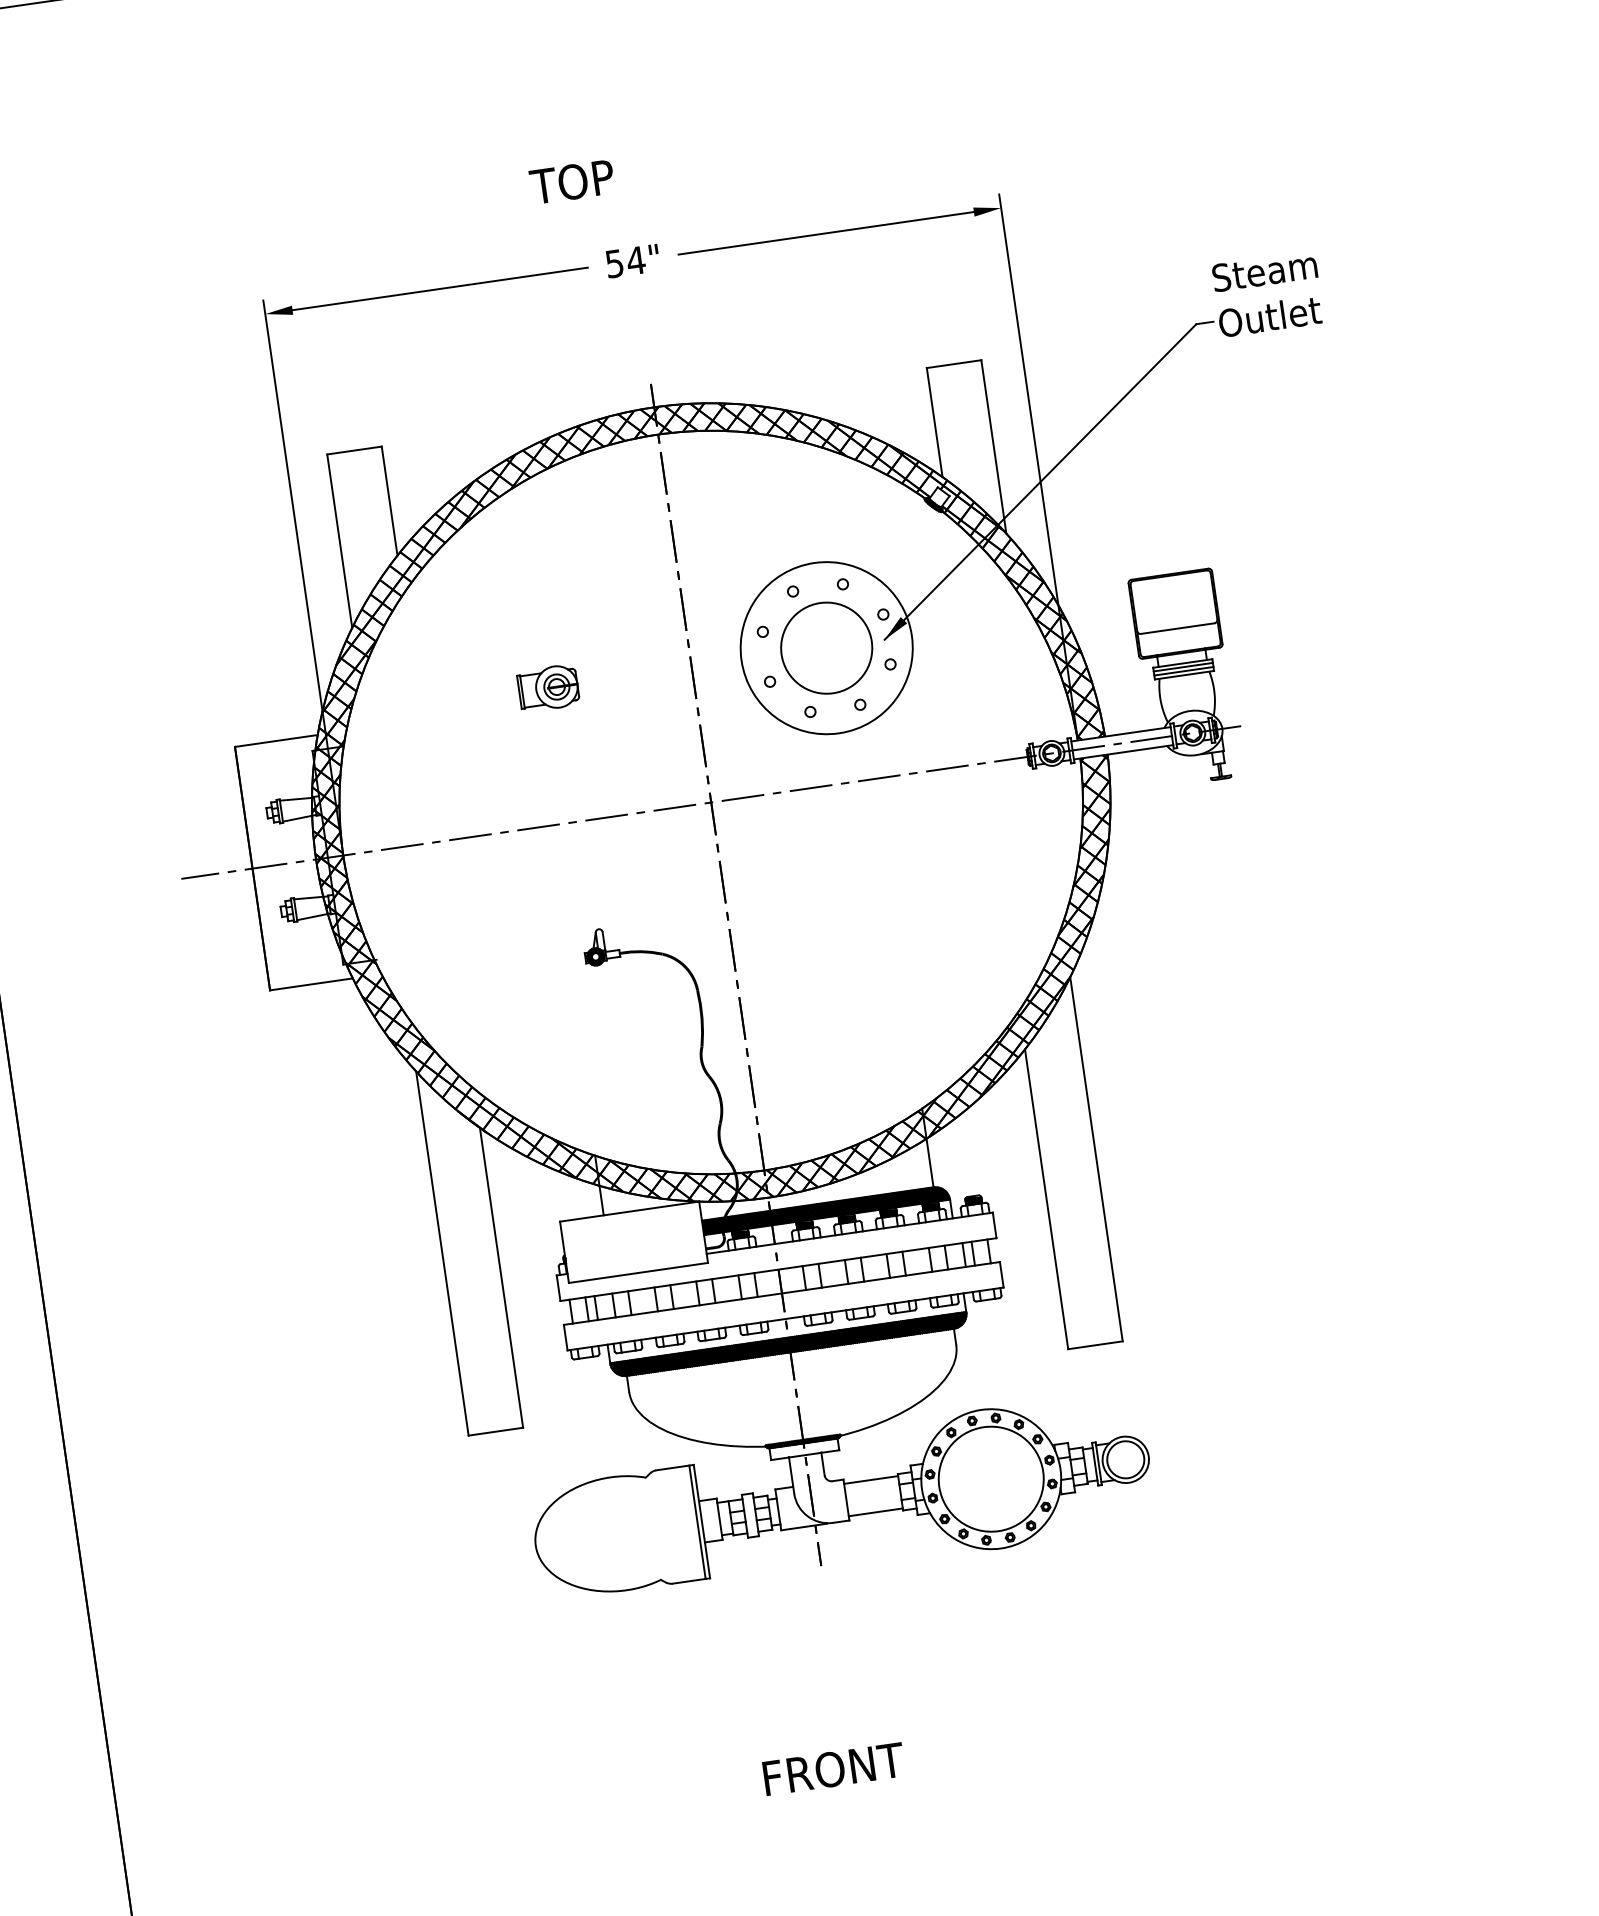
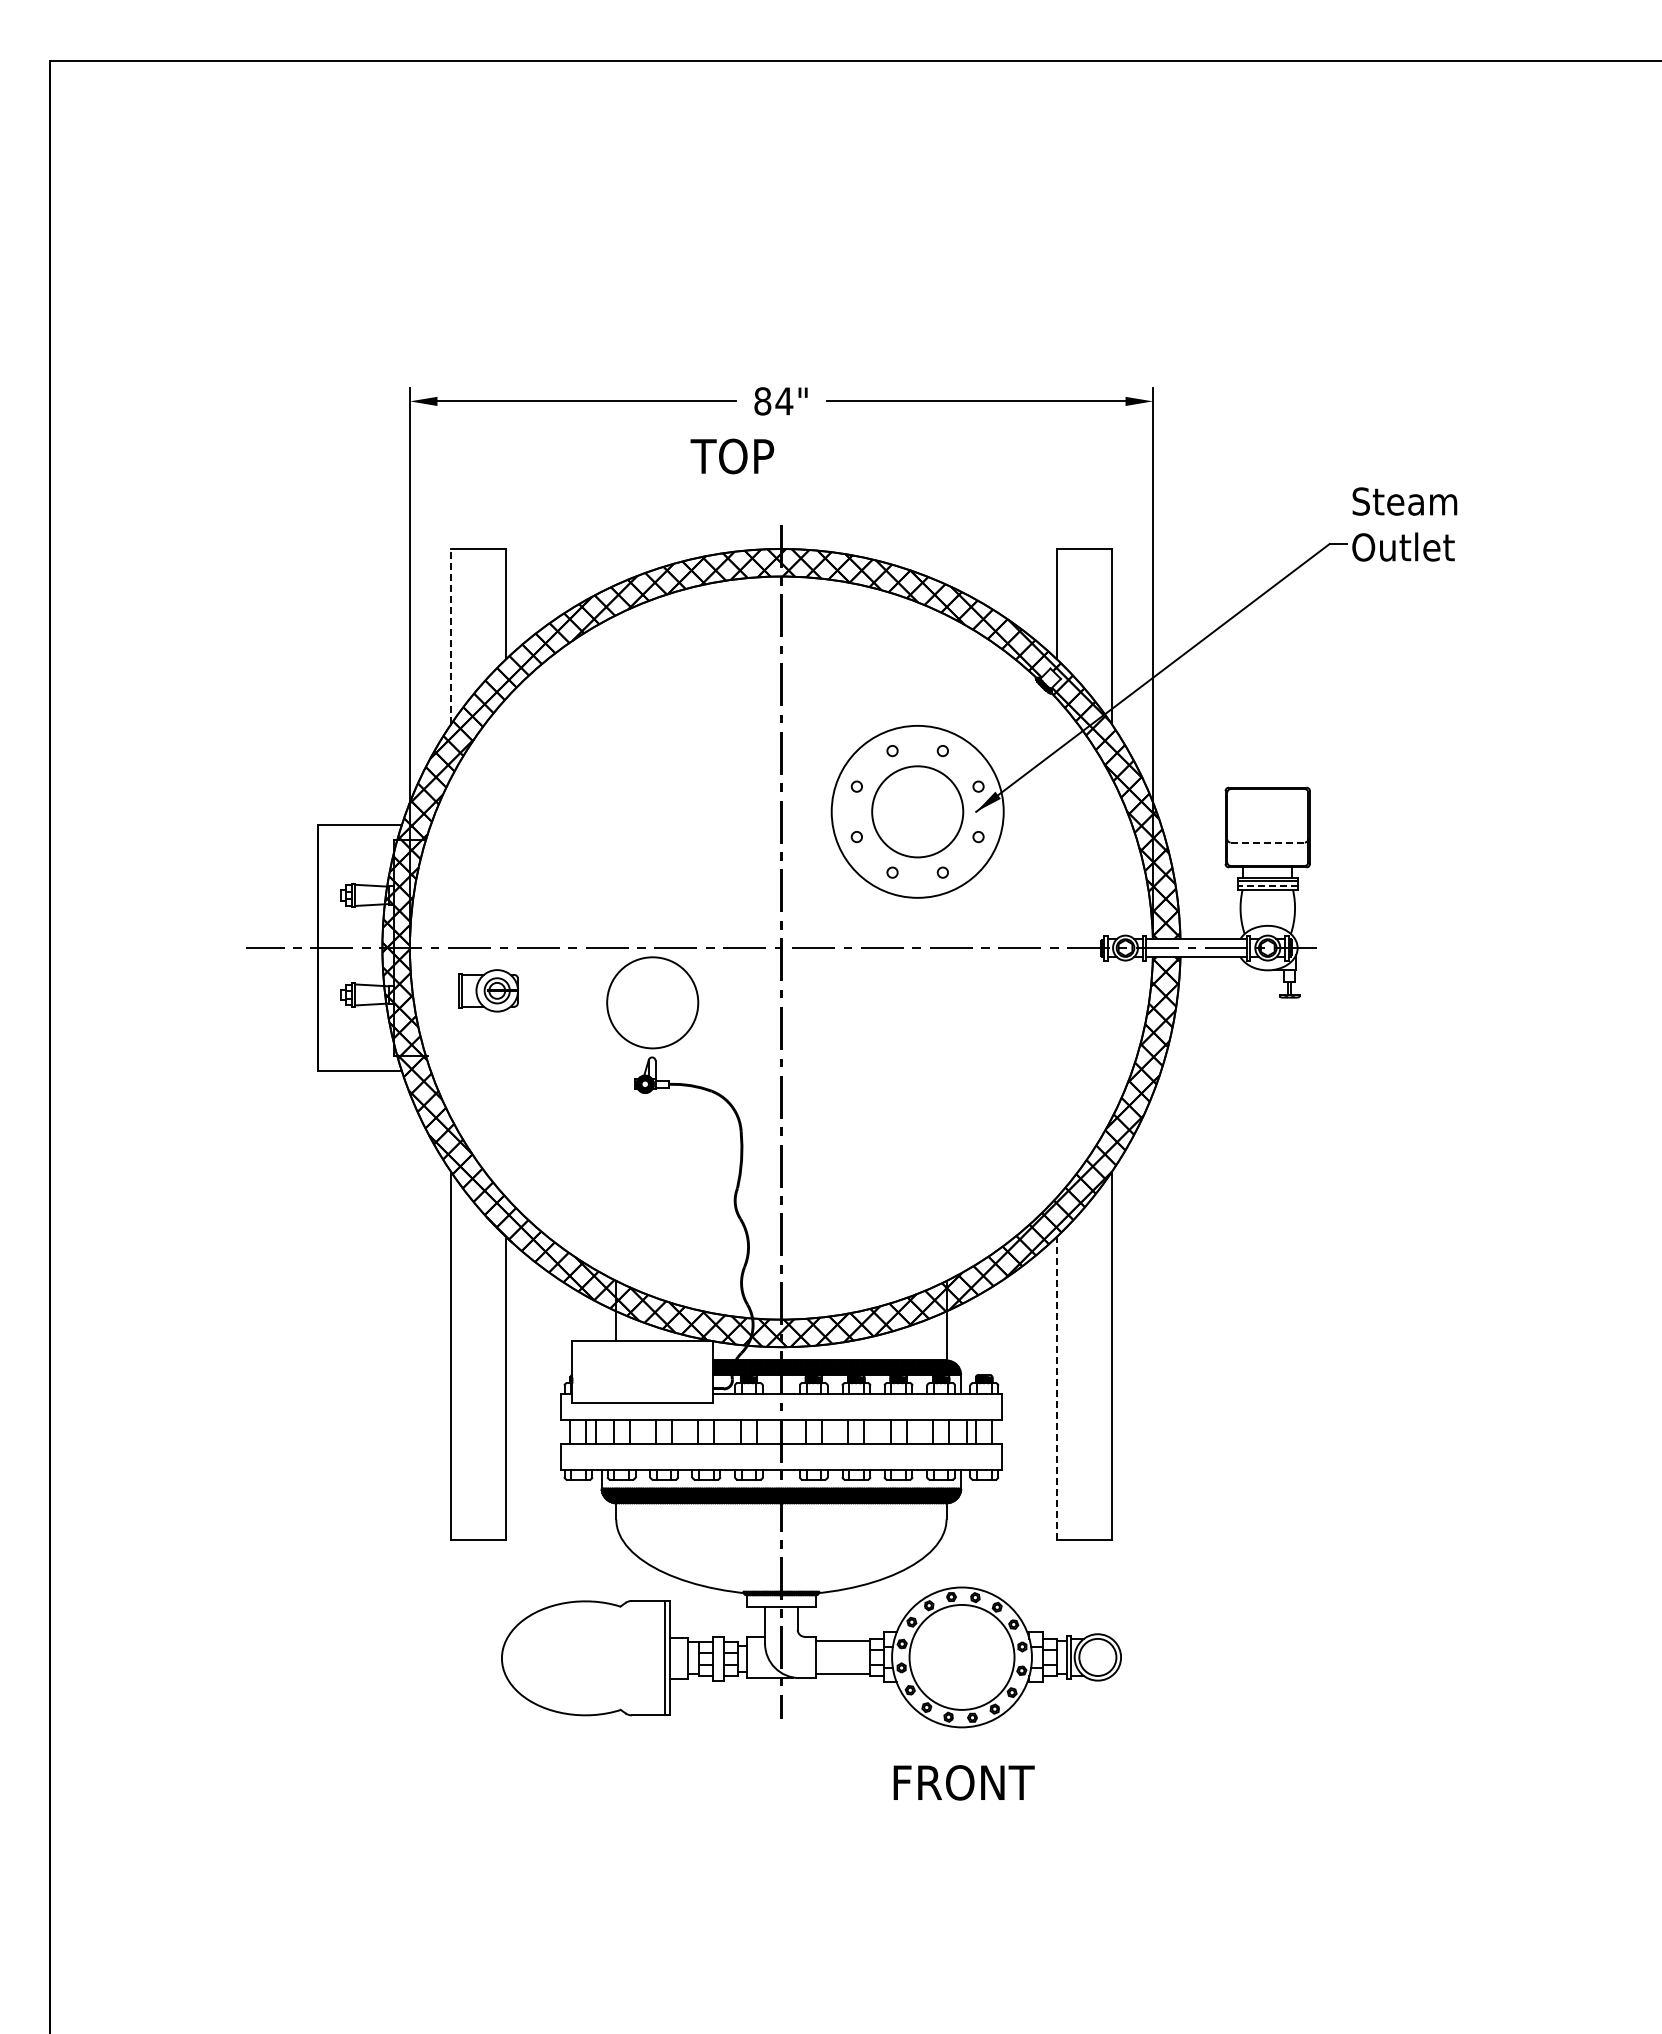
text: (572, 182) -> (732, 456), moved
text: (614, 263) -> (762, 401), 54" -> 84"
line: (340, 541) -> (451, 636), solid -> dashed
line: (1178, 628) -> (1268, 842), solid -> dashed
line: (1183, 671) -> (1267, 885), solid -> dashed
part: (548, 687) -> (488, 990), moved
circle: (591, 874) -> (652, 1002), added
line: (1046, 1198) -> (1056, 1387), solid -> dashed
text: (833, 1768) -> (963, 1782), moved

